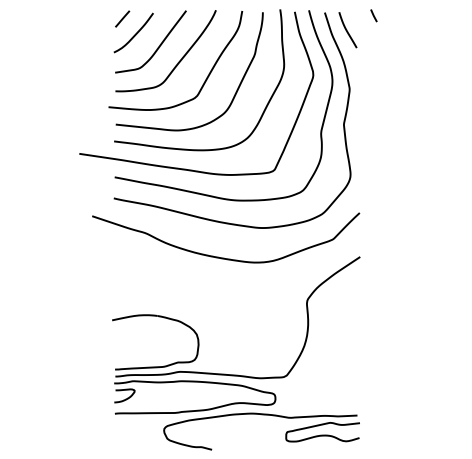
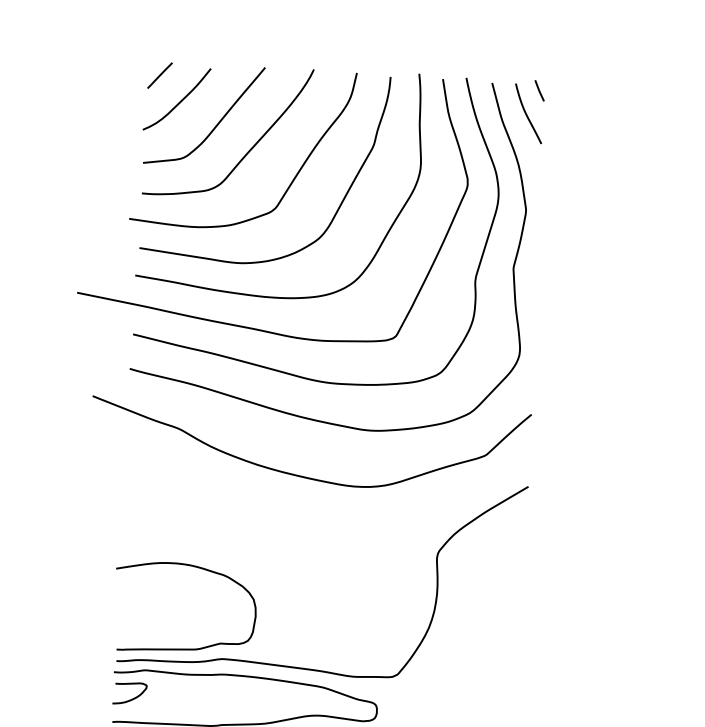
line: (373, 15) -> (538, 90), moved

